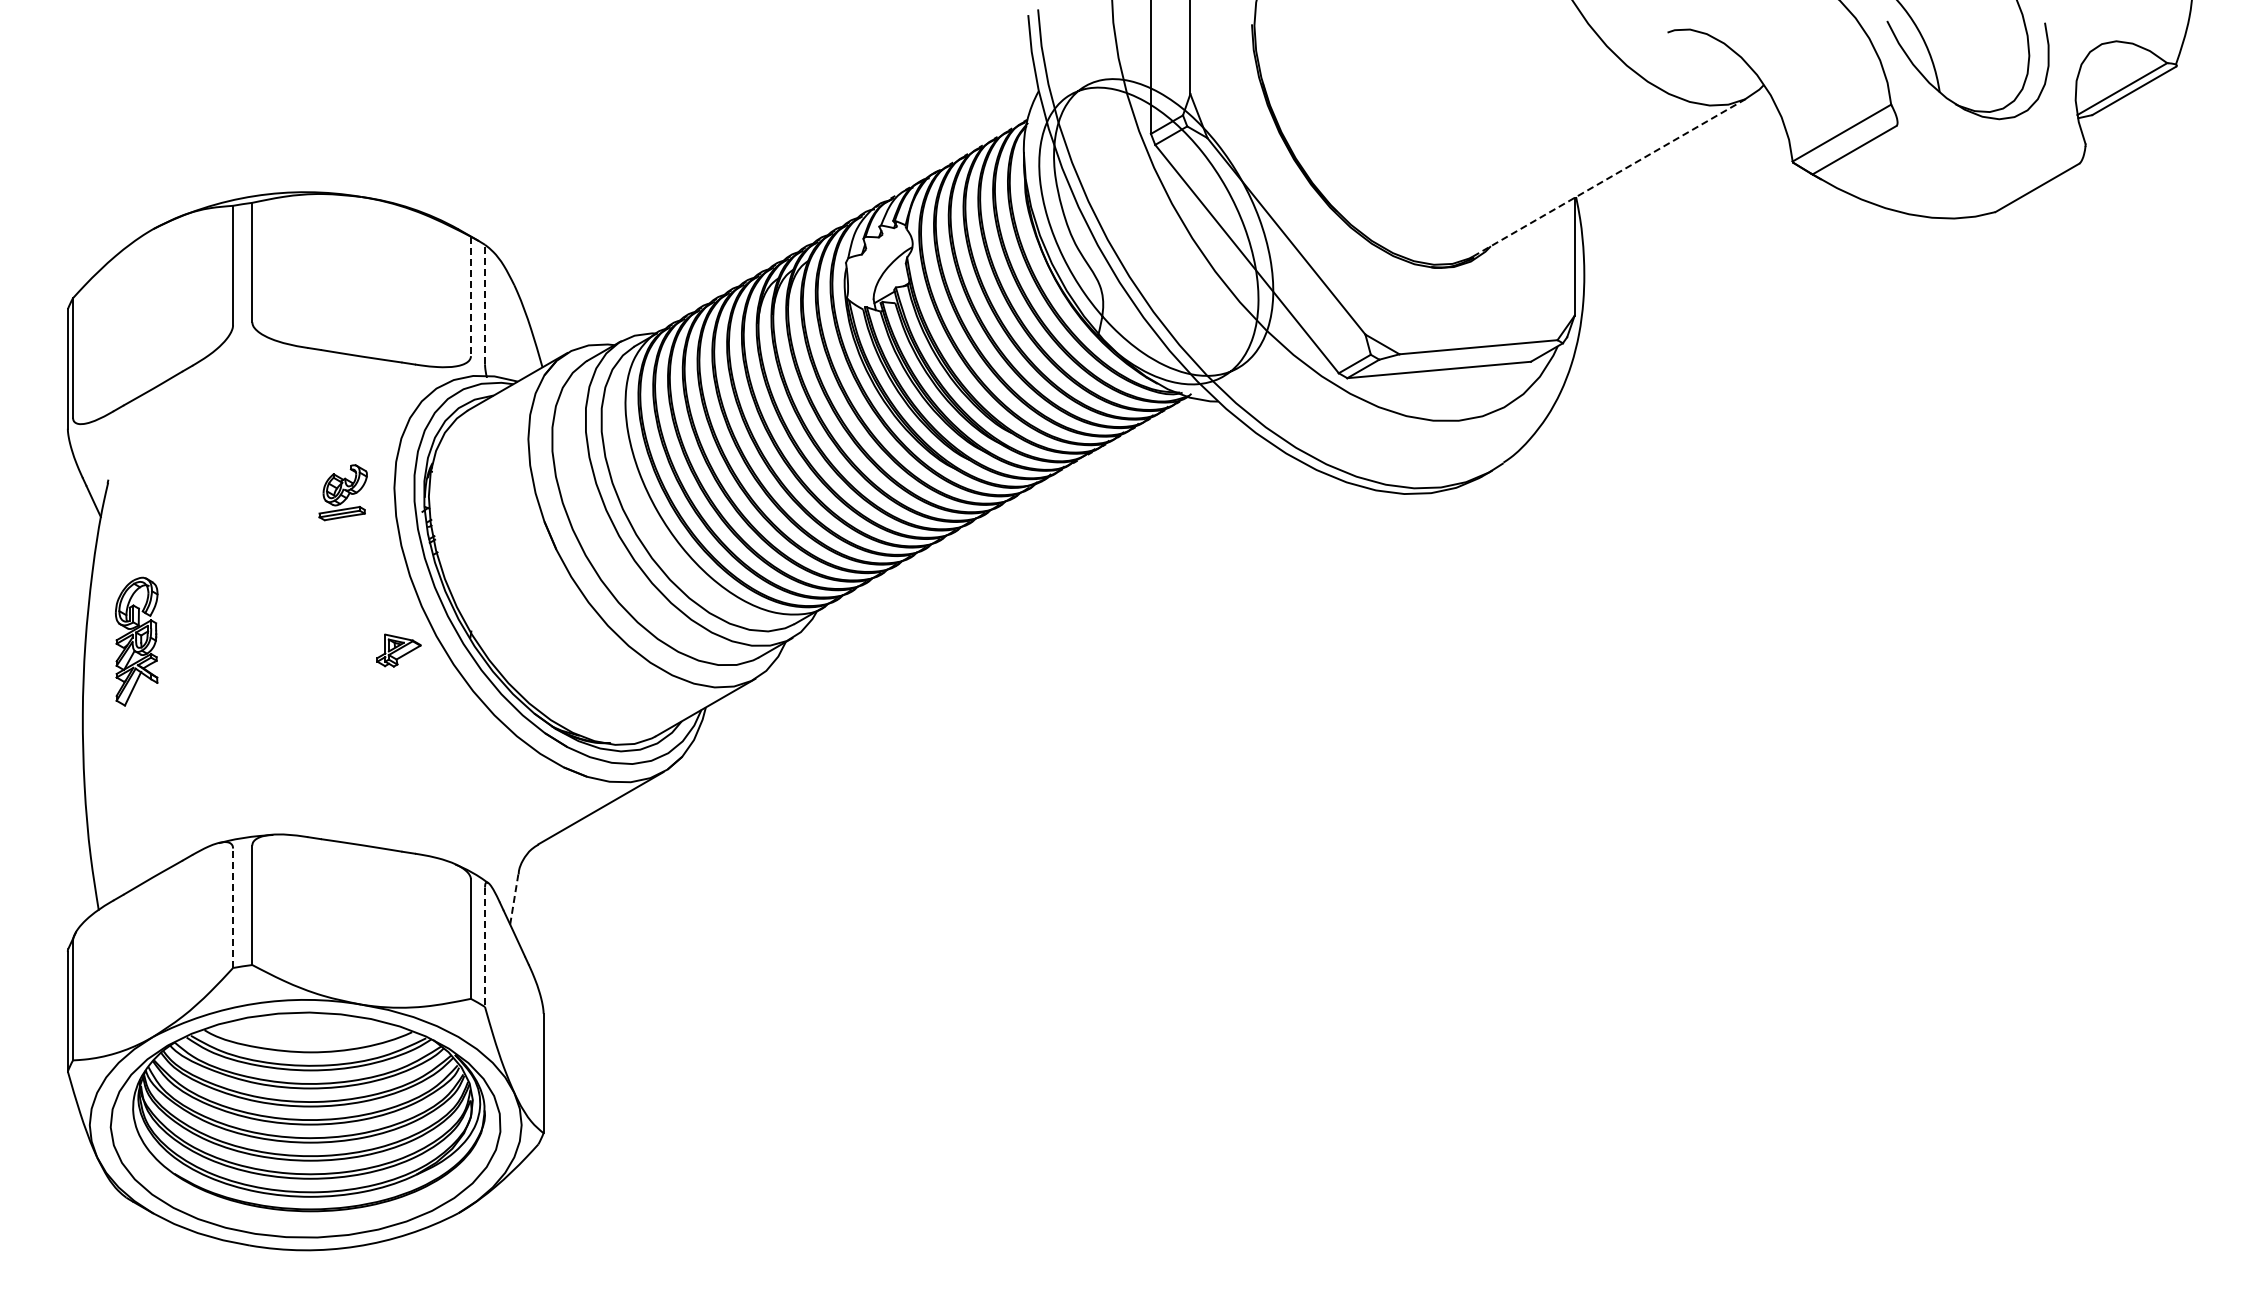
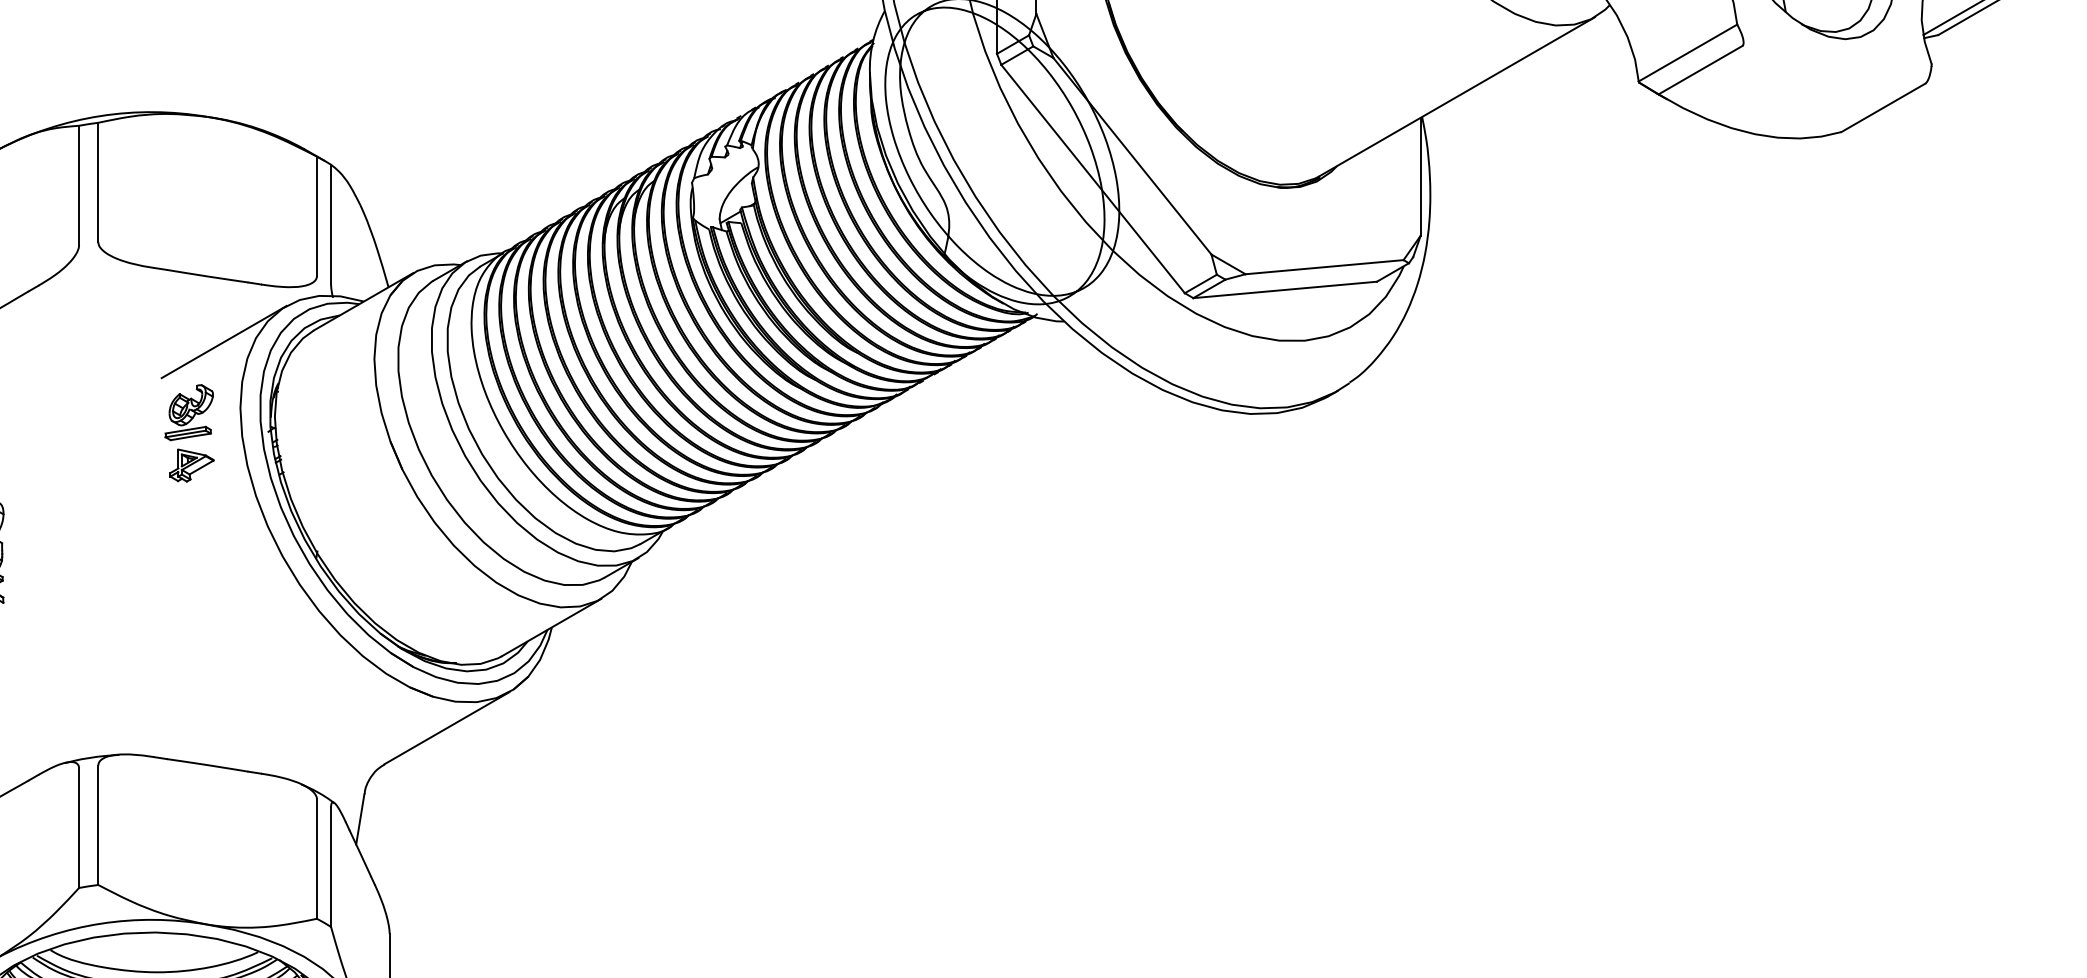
line: (1611, 176) -> (1457, 96), dashed -> solid
line: (470, 296) -> (316, 216), dashed -> solid
line: (485, 304) -> (331, 224), dashed -> solid
line: (377, 422) -> (223, 342), added
part: (398, 650) -> (191, 465), moved
line: (514, 899) -> (360, 819), dashed -> solid
line: (233, 908) -> (79, 828), dashed -> solid
line: (485, 947) -> (331, 867), dashed -> solid

